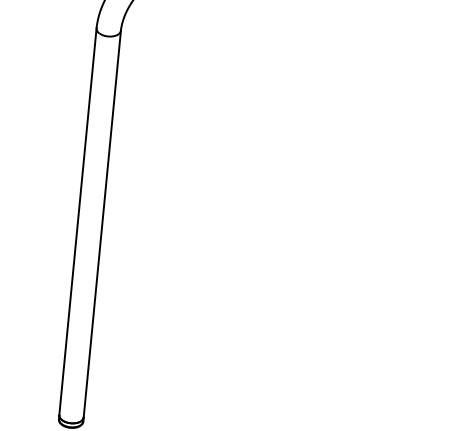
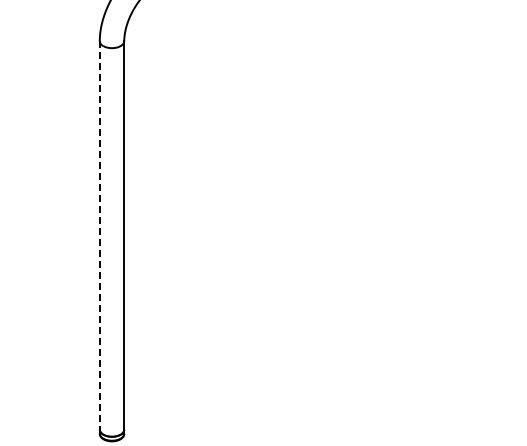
line: (77, 221) -> (99, 235), solid -> dashed

